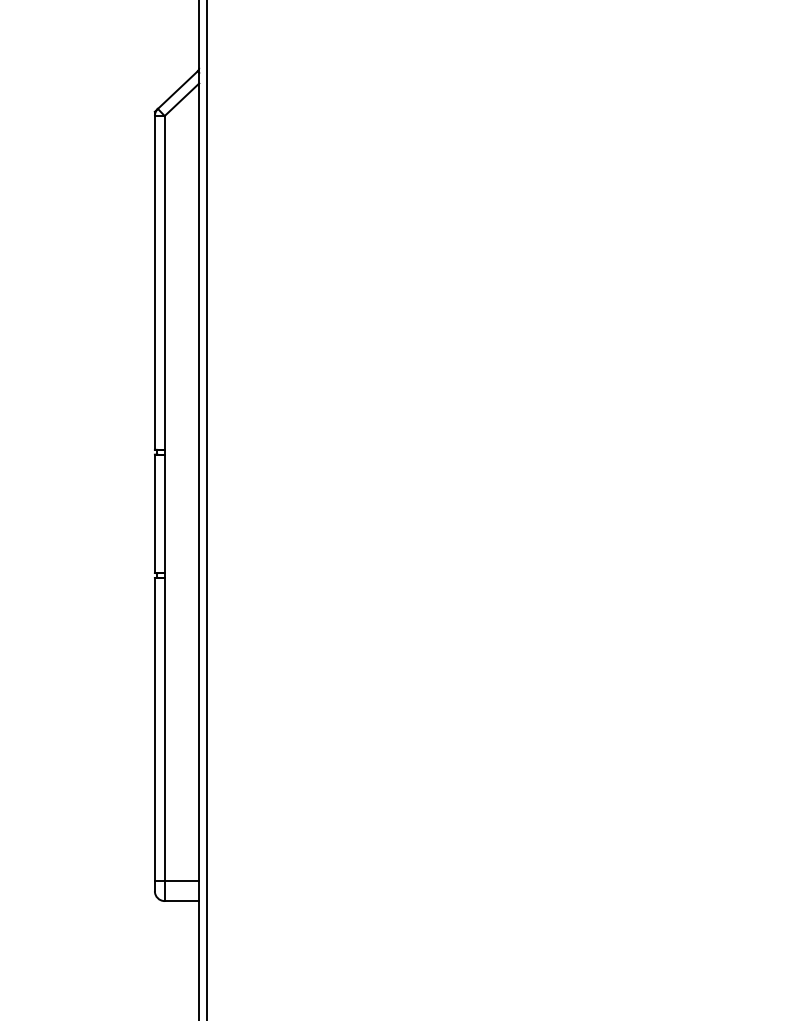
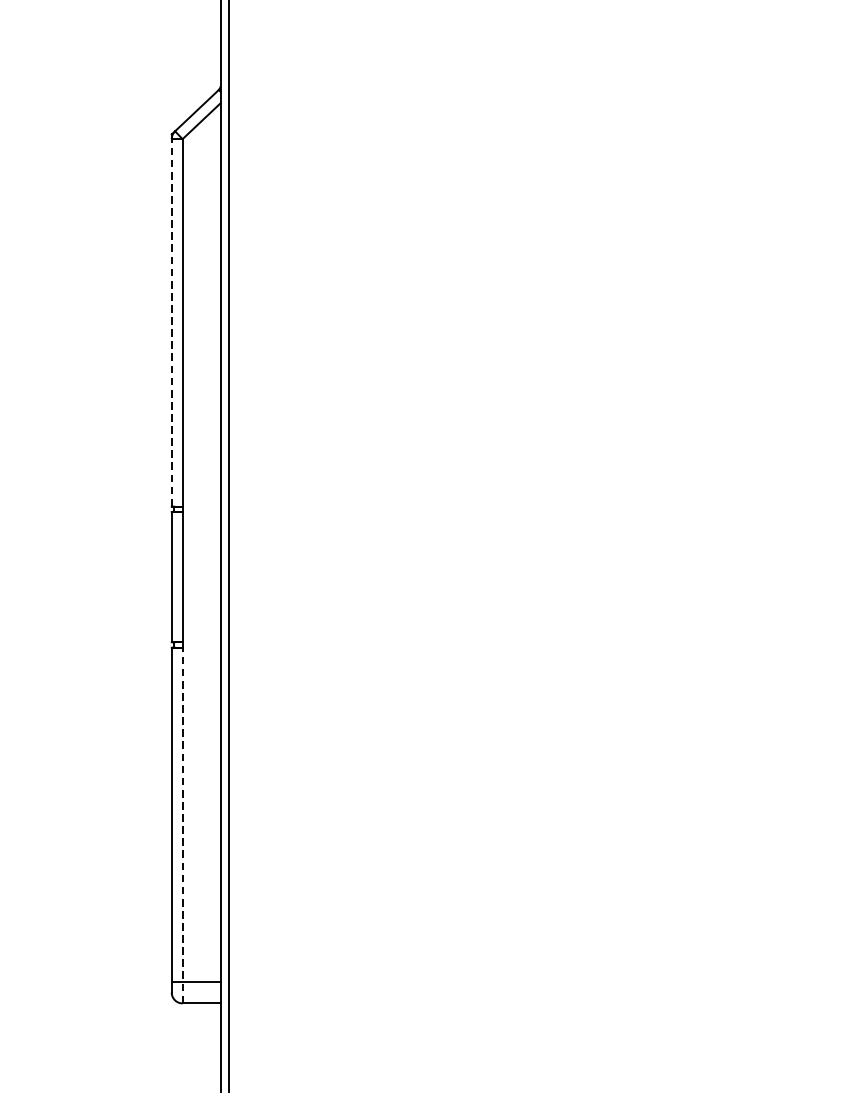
line: (154, 282) -> (171, 322), solid -> dashed
line: (164, 739) -> (182, 825), solid -> dashed

